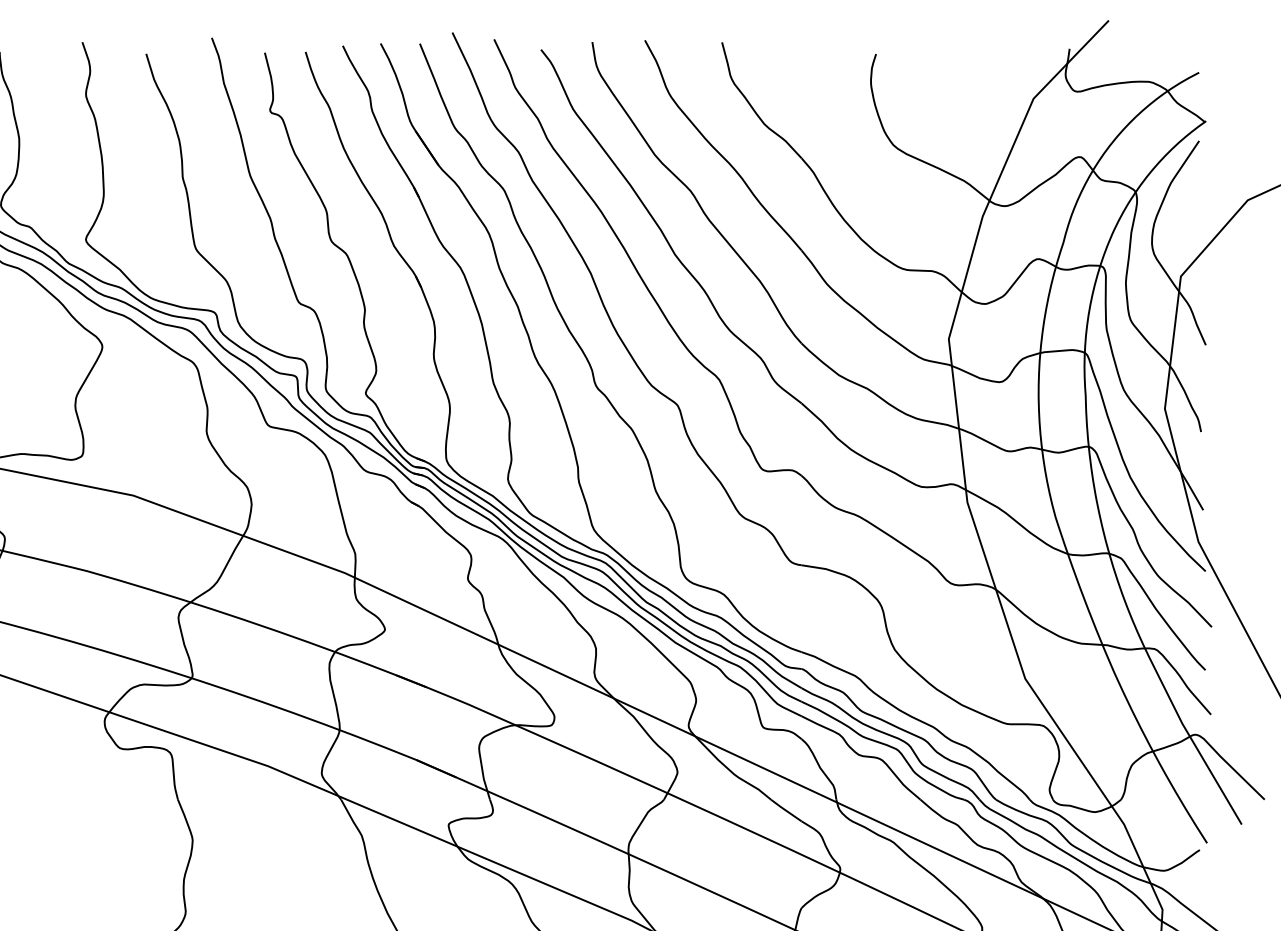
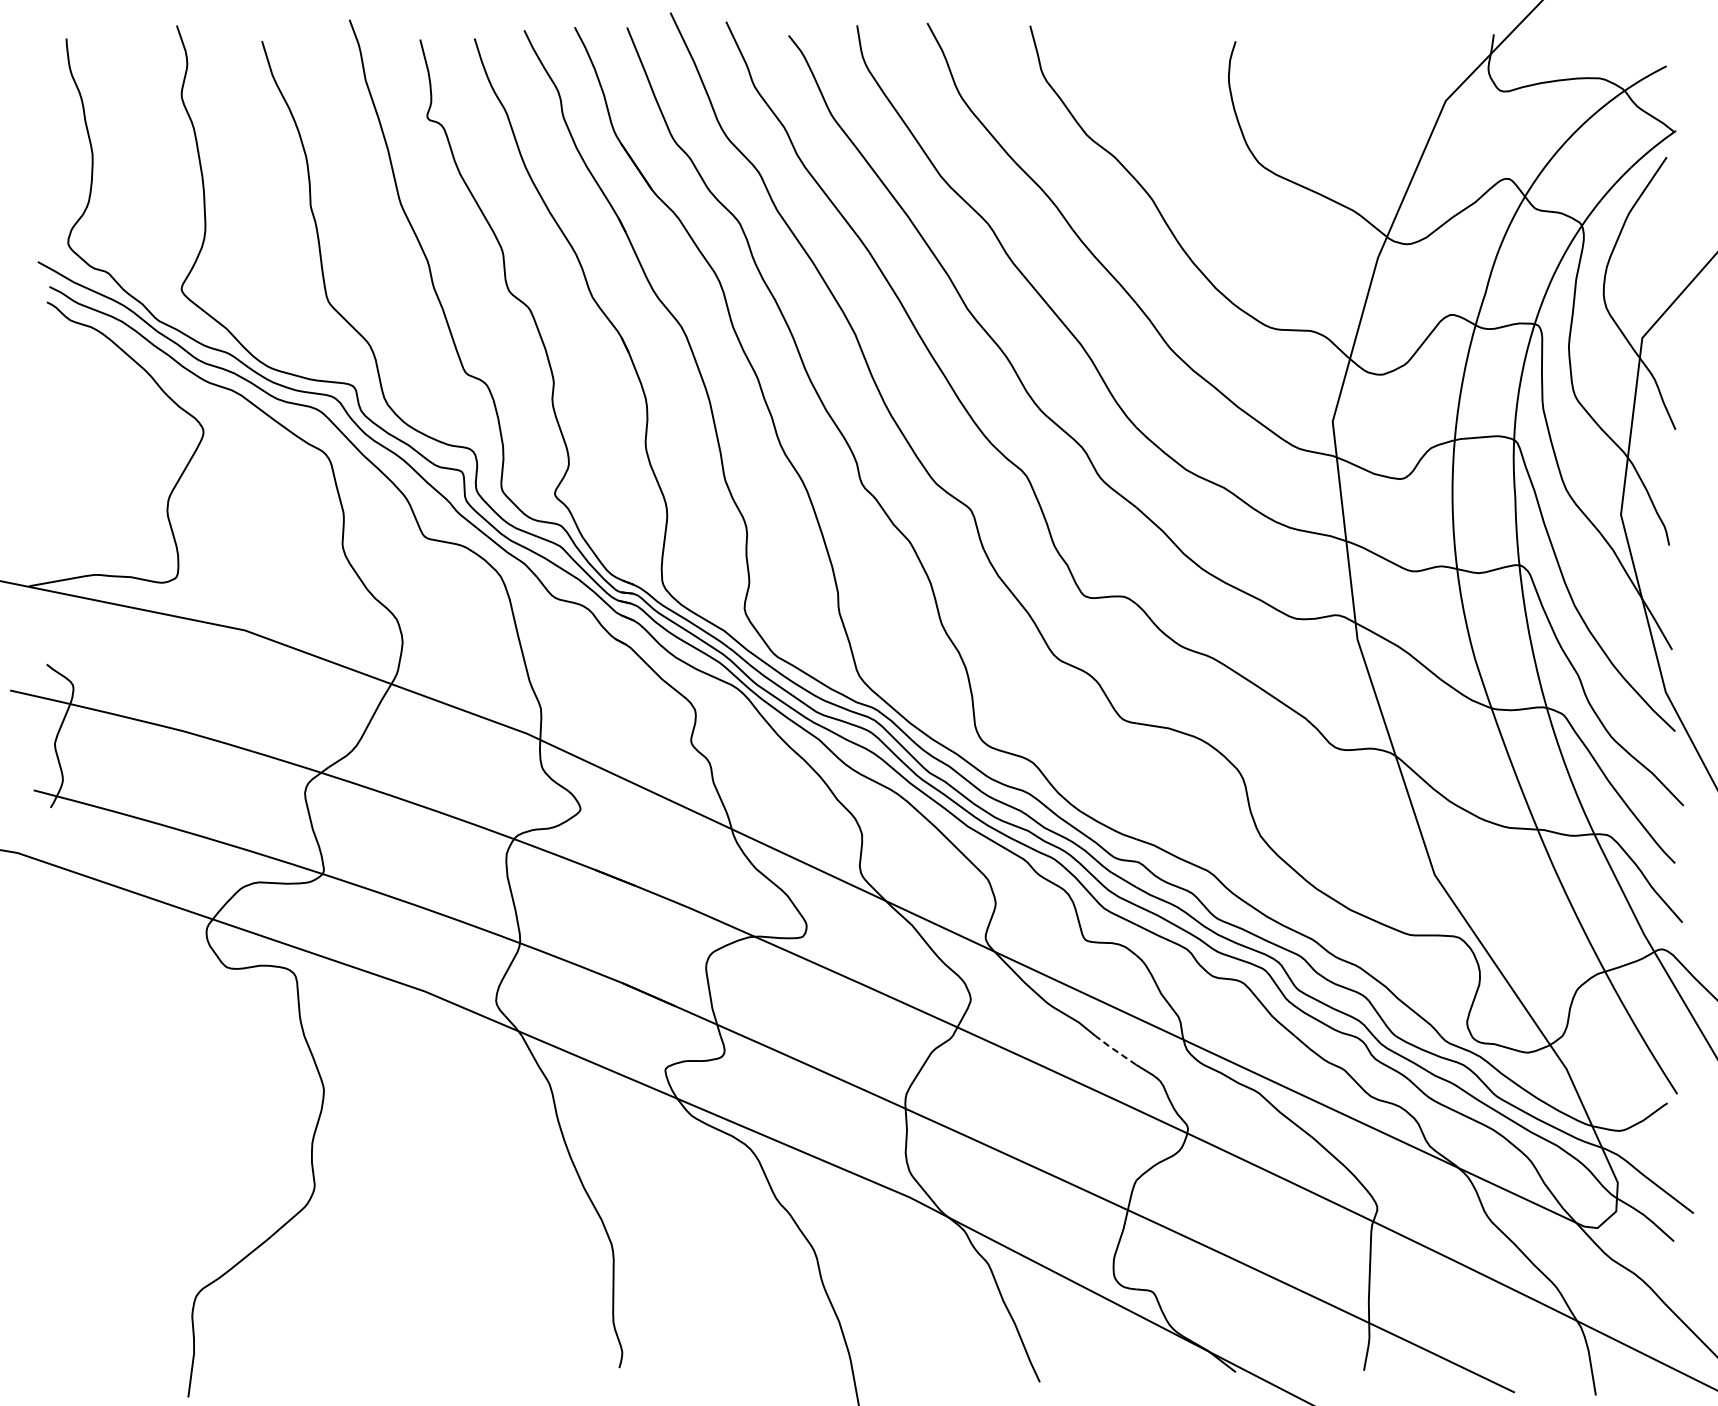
line: (786, 810) -> (1115, 1050), solid -> dashed

